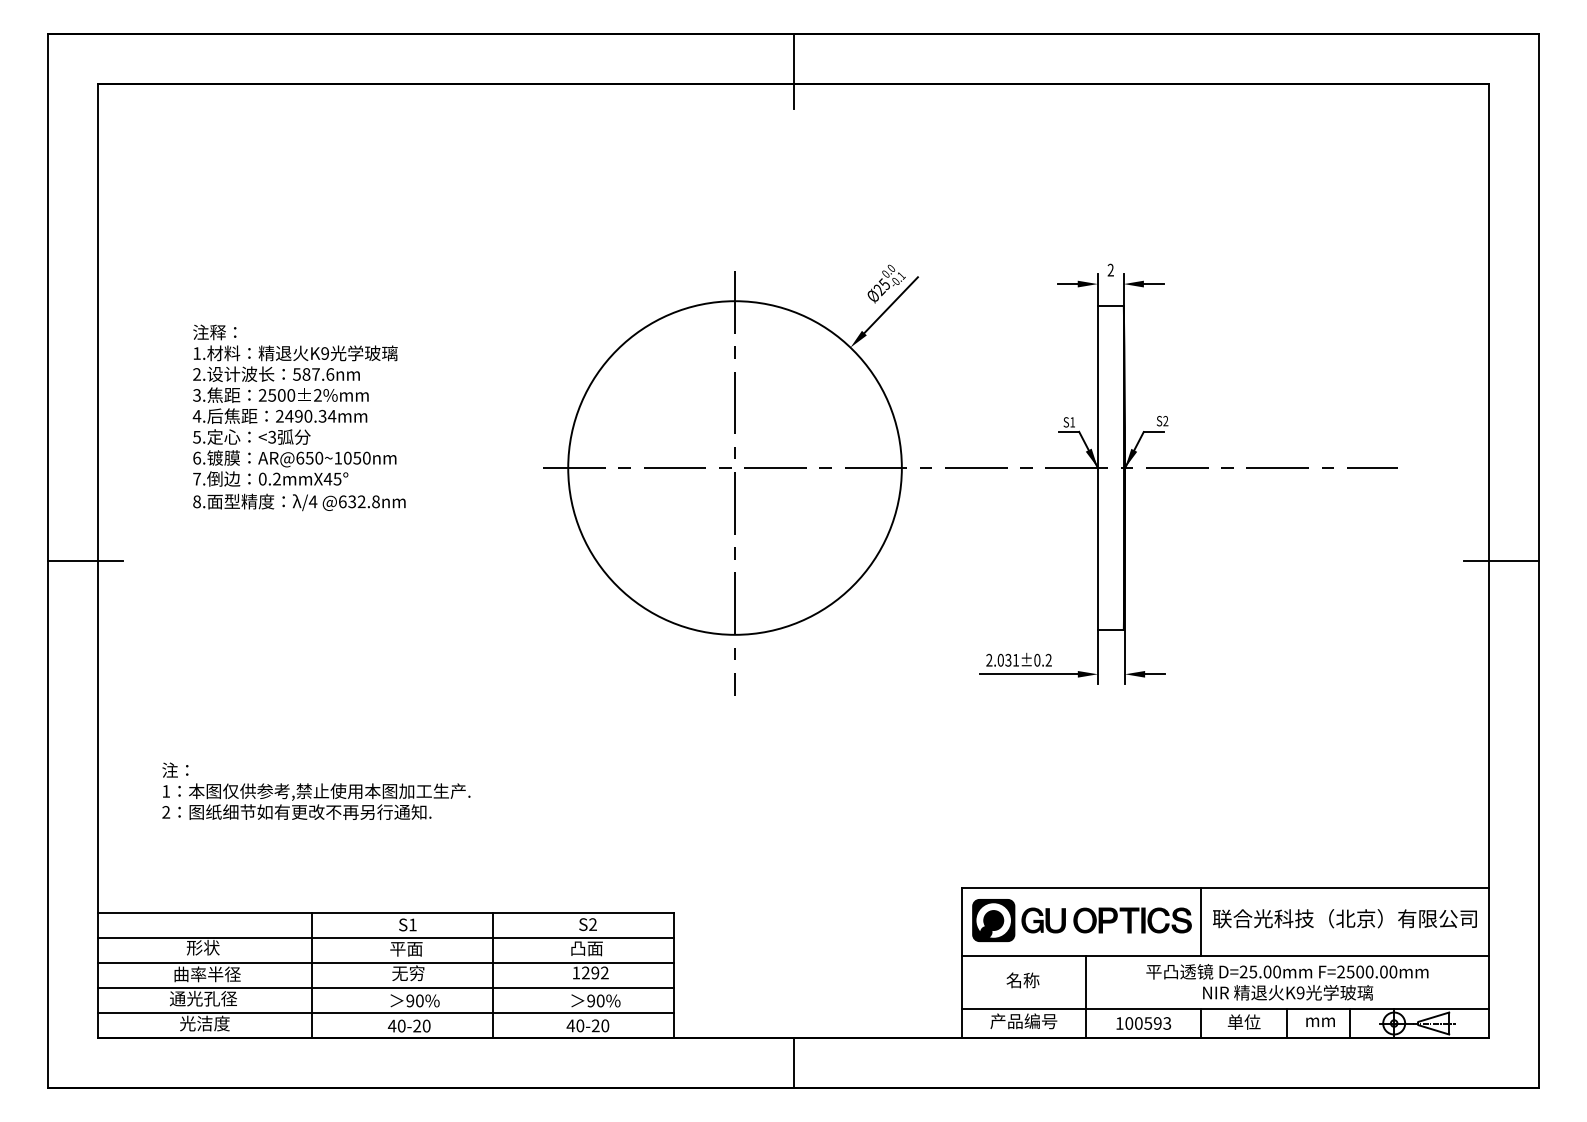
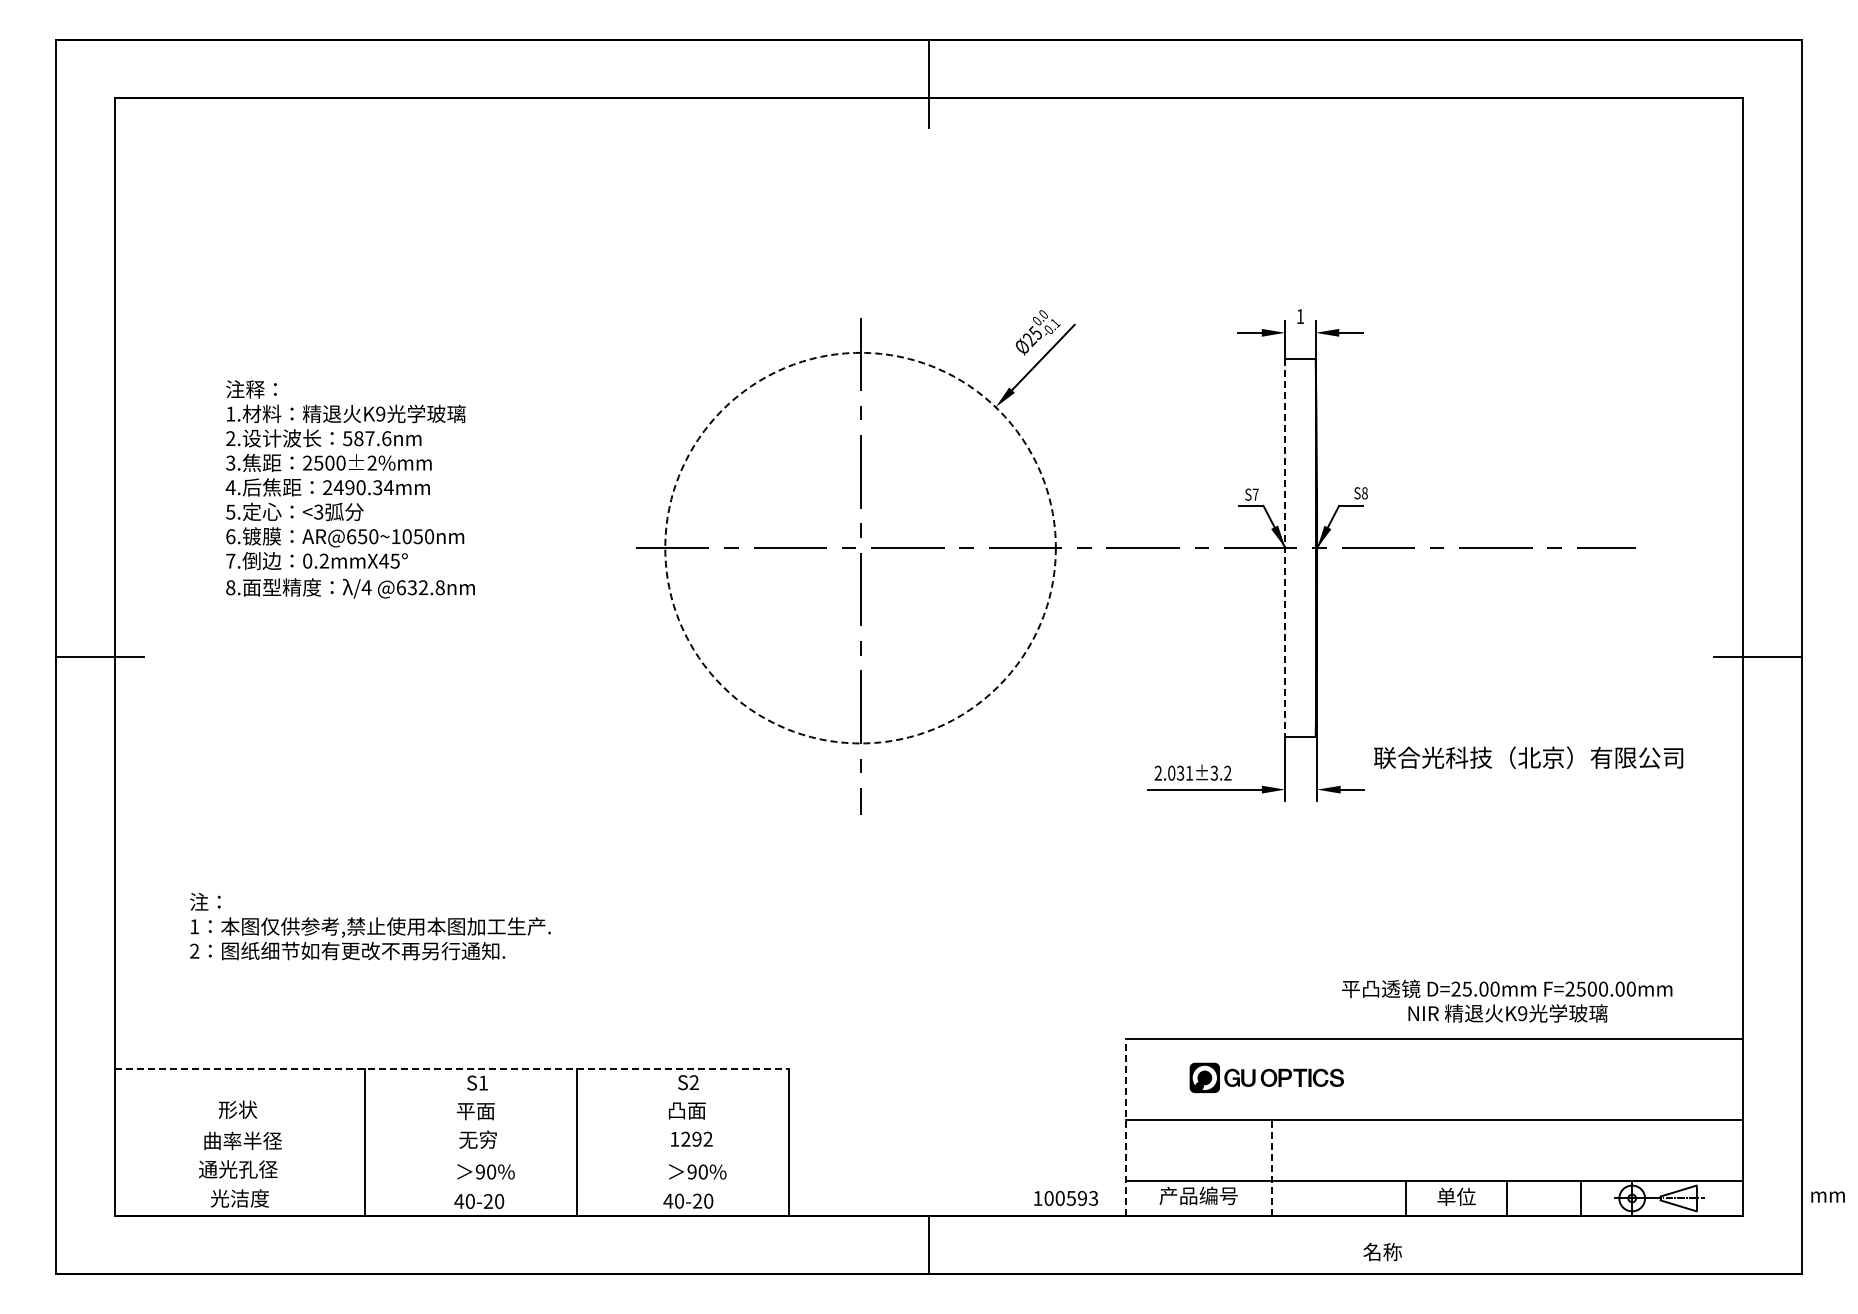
text: (1110, 270) -> (1300, 316), 2 -> 1
text: (1165, 421) -> (1364, 493), S2 -> S8
text: (1072, 422) -> (1255, 494), S1 -> S7
circle: (734, 467) -> (860, 547), solid -> dashed
line: (1098, 468) -> (1285, 548), solid -> dashed
text: (1037, 659) -> (1214, 772), 2.031±0.2 -> 2.031±3.2
line: (386, 912) -> (452, 1068), solid -> dashed
text: (1344, 918) -> (1528, 757), moved
part: (1081, 920) -> (1266, 1077), size x0.6
line: (1201, 921) -> (1406, 1079), removed
line: (385, 938) -> (451, 1098), removed
line: (385, 962) -> (451, 1127), removed
line: (962, 962) -> (1126, 1127), solid -> dashed
text: (1022, 979) -> (1382, 1251), moved
text: (1287, 981) -> (1507, 1000), moved
line: (385, 987) -> (451, 1156), removed
line: (1086, 997) -> (1271, 1167), solid -> dashed
line: (385, 1013) -> (451, 1186), removed
text: (1320, 1021) -> (1827, 1196), moved
text: (1143, 1022) -> (1065, 1197), moved

